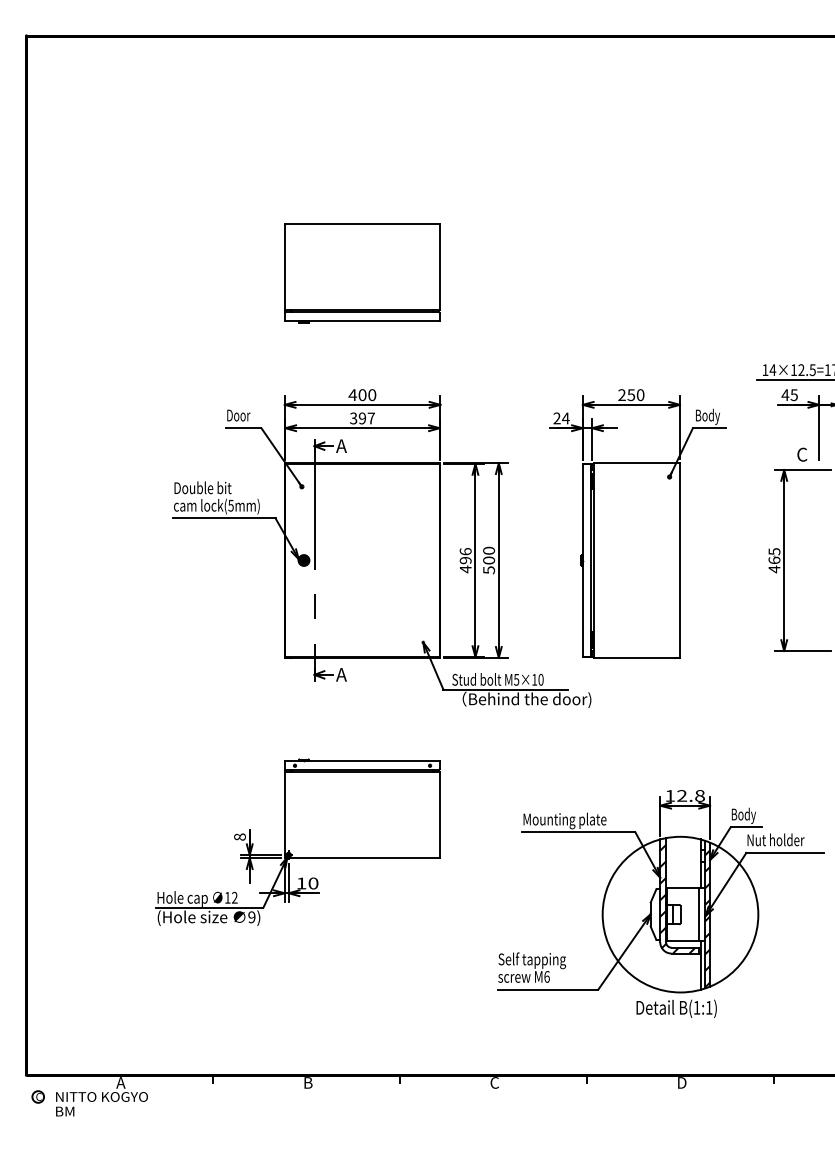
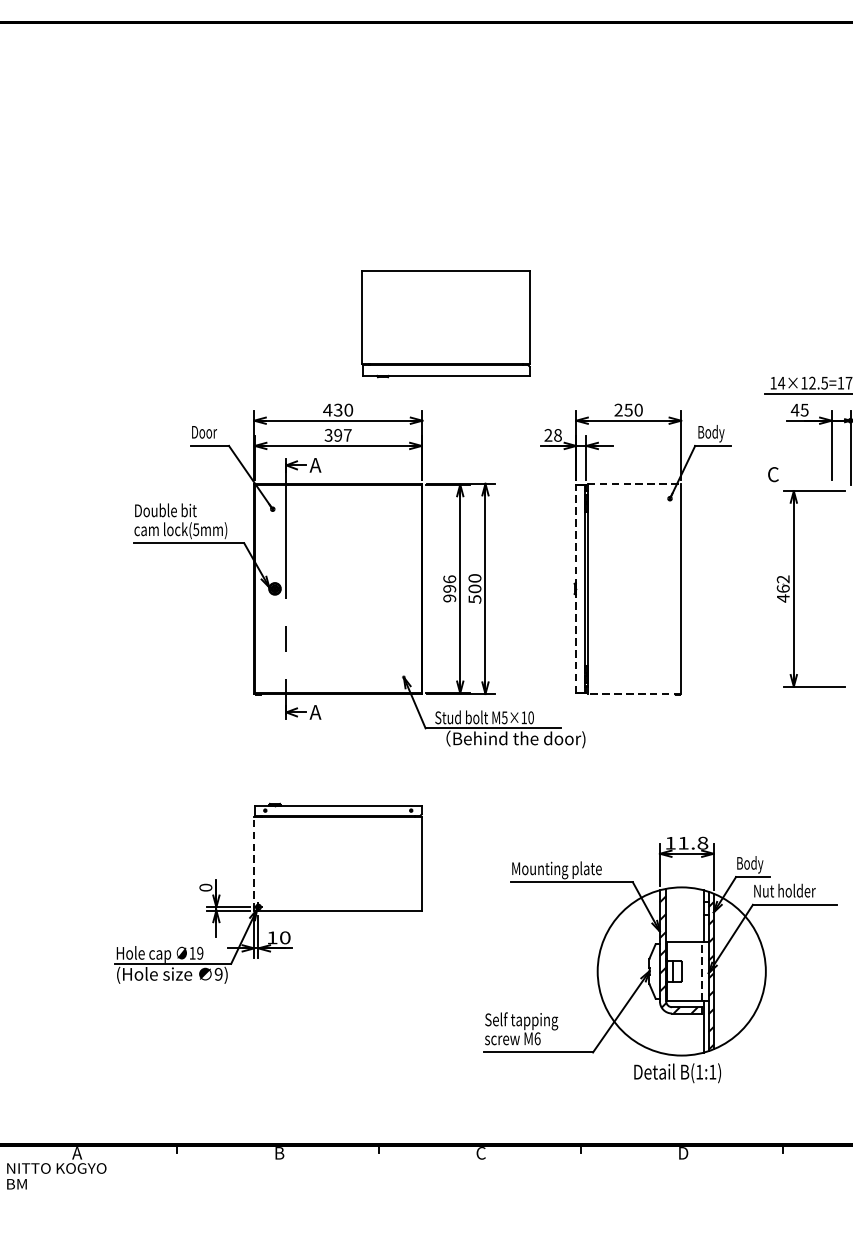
part: (362, 273) -> (446, 324), moved
text: (362, 394) -> (338, 409), 400 -> 430
text: (565, 418) -> (557, 435), 24 -> 28
text: (802, 454) -> (773, 474), moved
line: (637, 463) -> (635, 484), solid -> dashed
text: (774, 551) -> (783, 579), 465 -> 462
line: (582, 560) -> (575, 588), solid -> dashed
text: (465, 569) -> (449, 598), 496 -> 996
line: (636, 657) -> (634, 693), solid -> dashed
text: (681, 795) -> (682, 842), 12.8 -> 11.8
line: (284, 814) -> (253, 863), solid -> dashed
text: (239, 836) -> (205, 887), 8 -> 0
text: (234, 897) -> (199, 952), 12 -> 19
line: (699, 914) -> (702, 971), solid -> dashed

